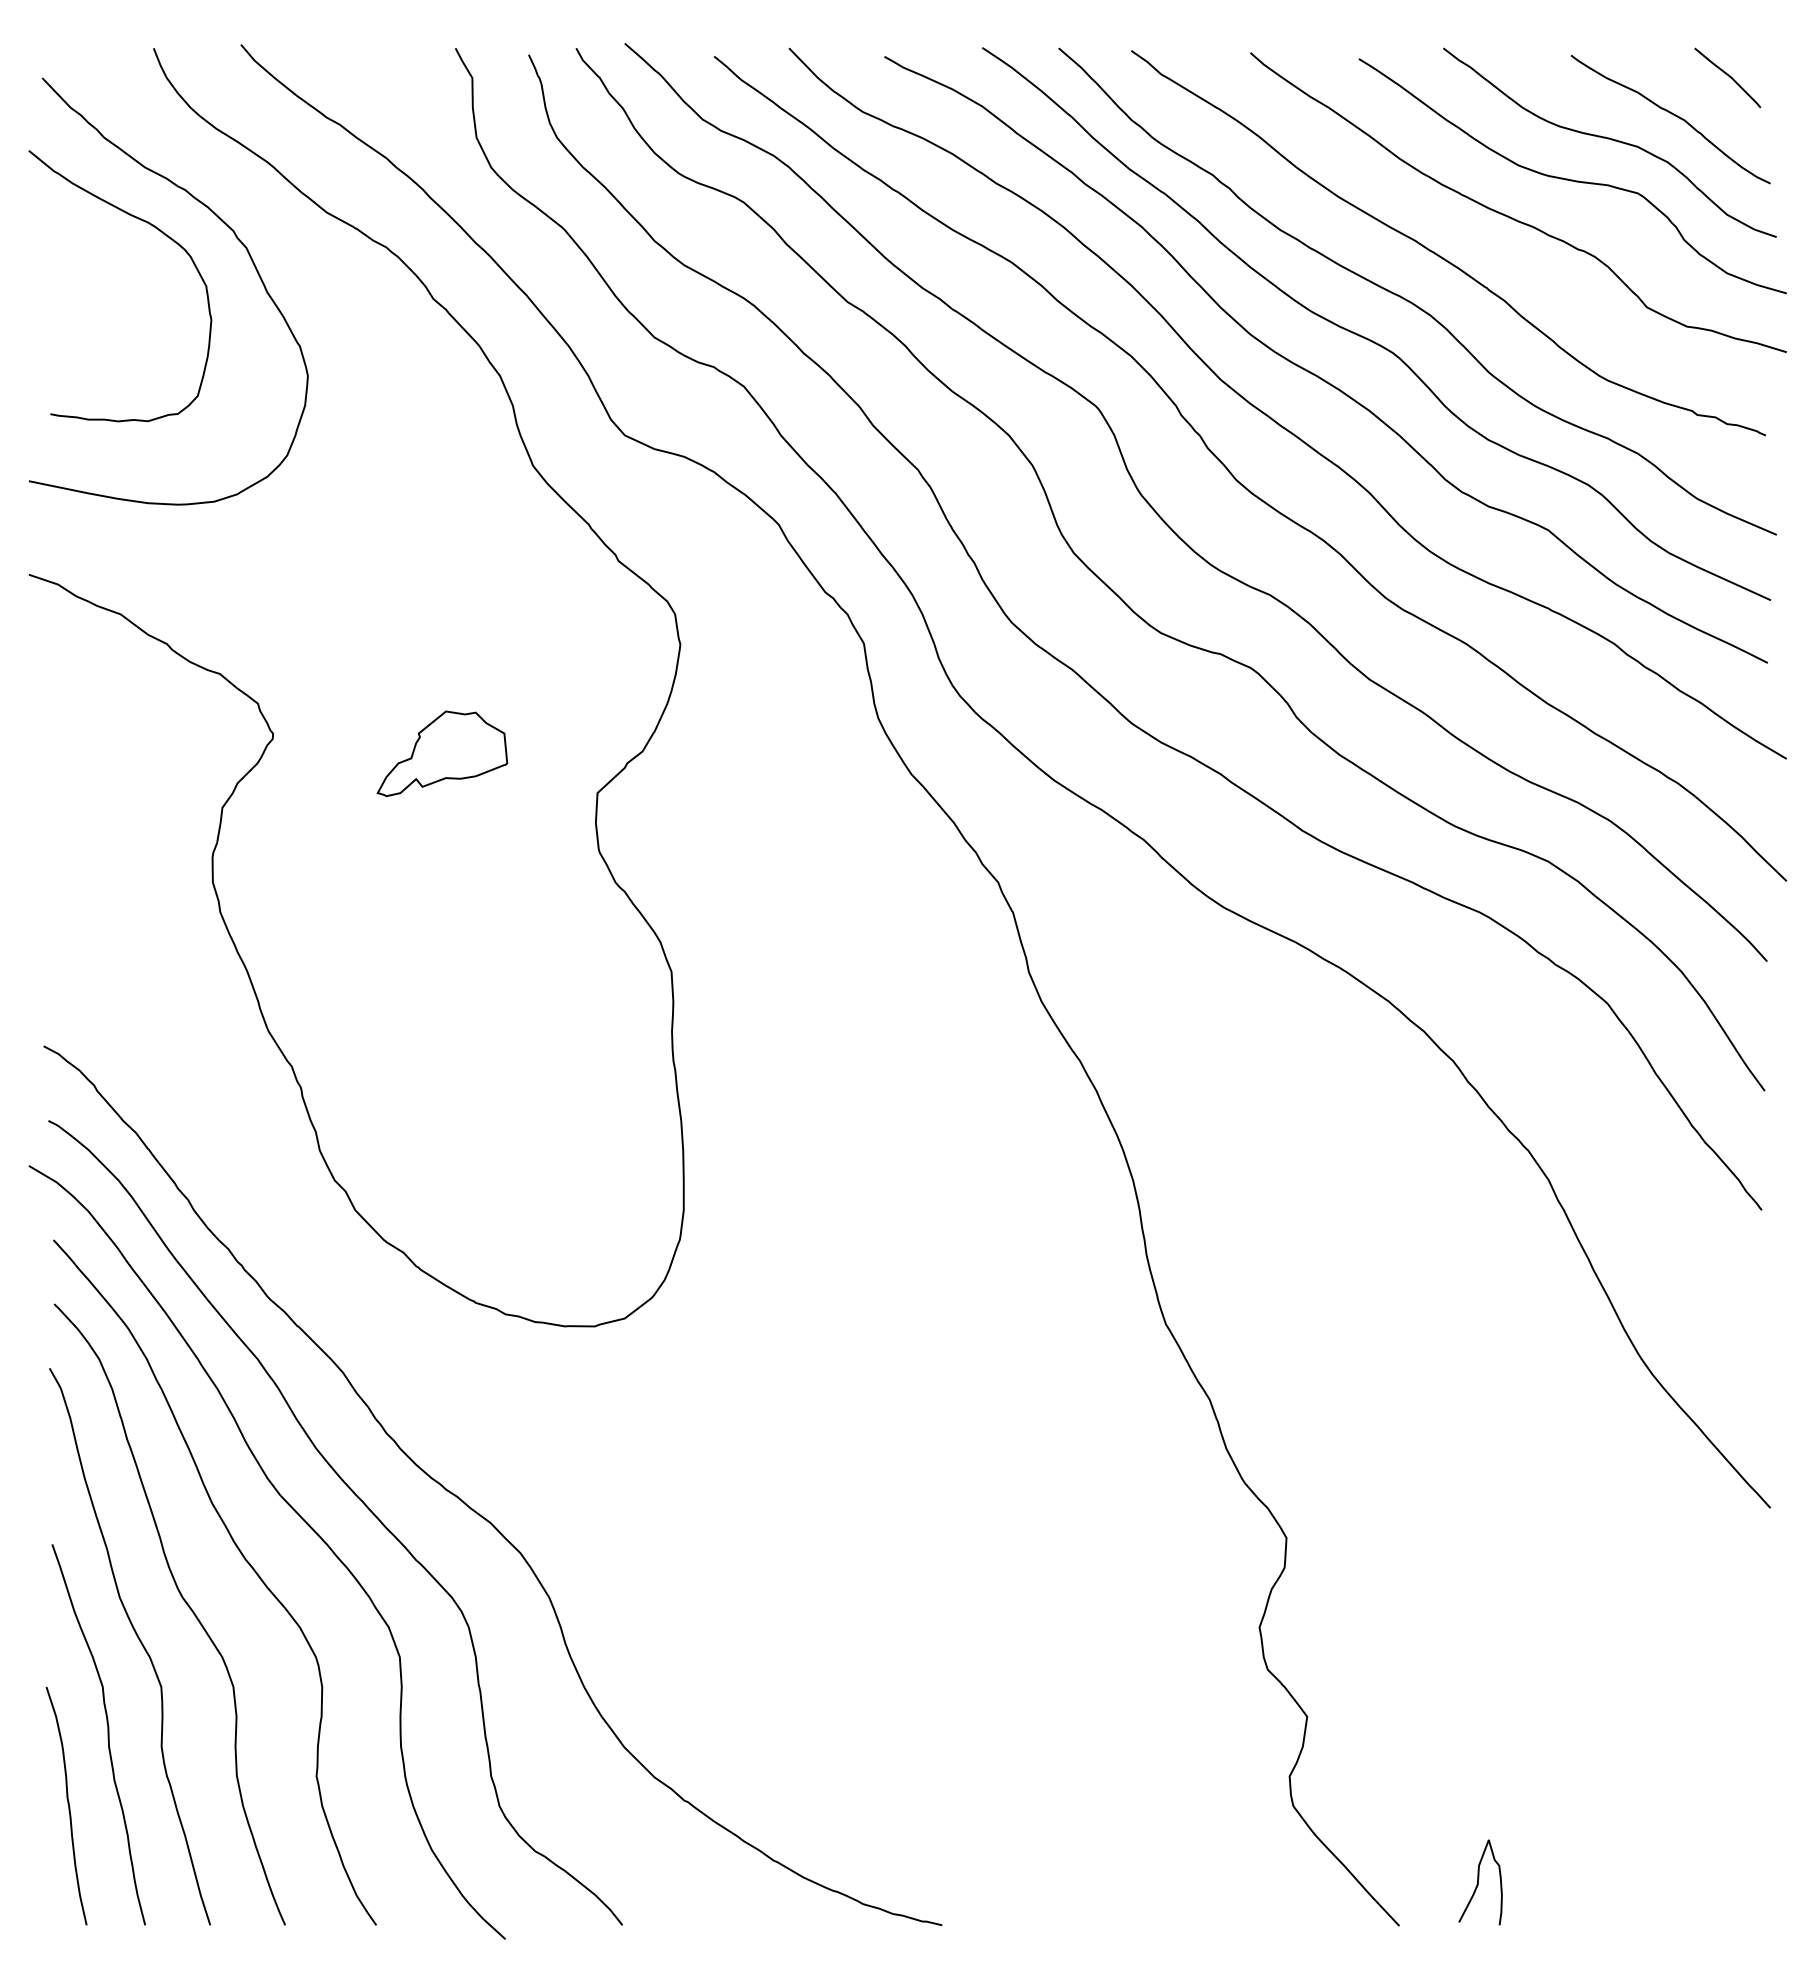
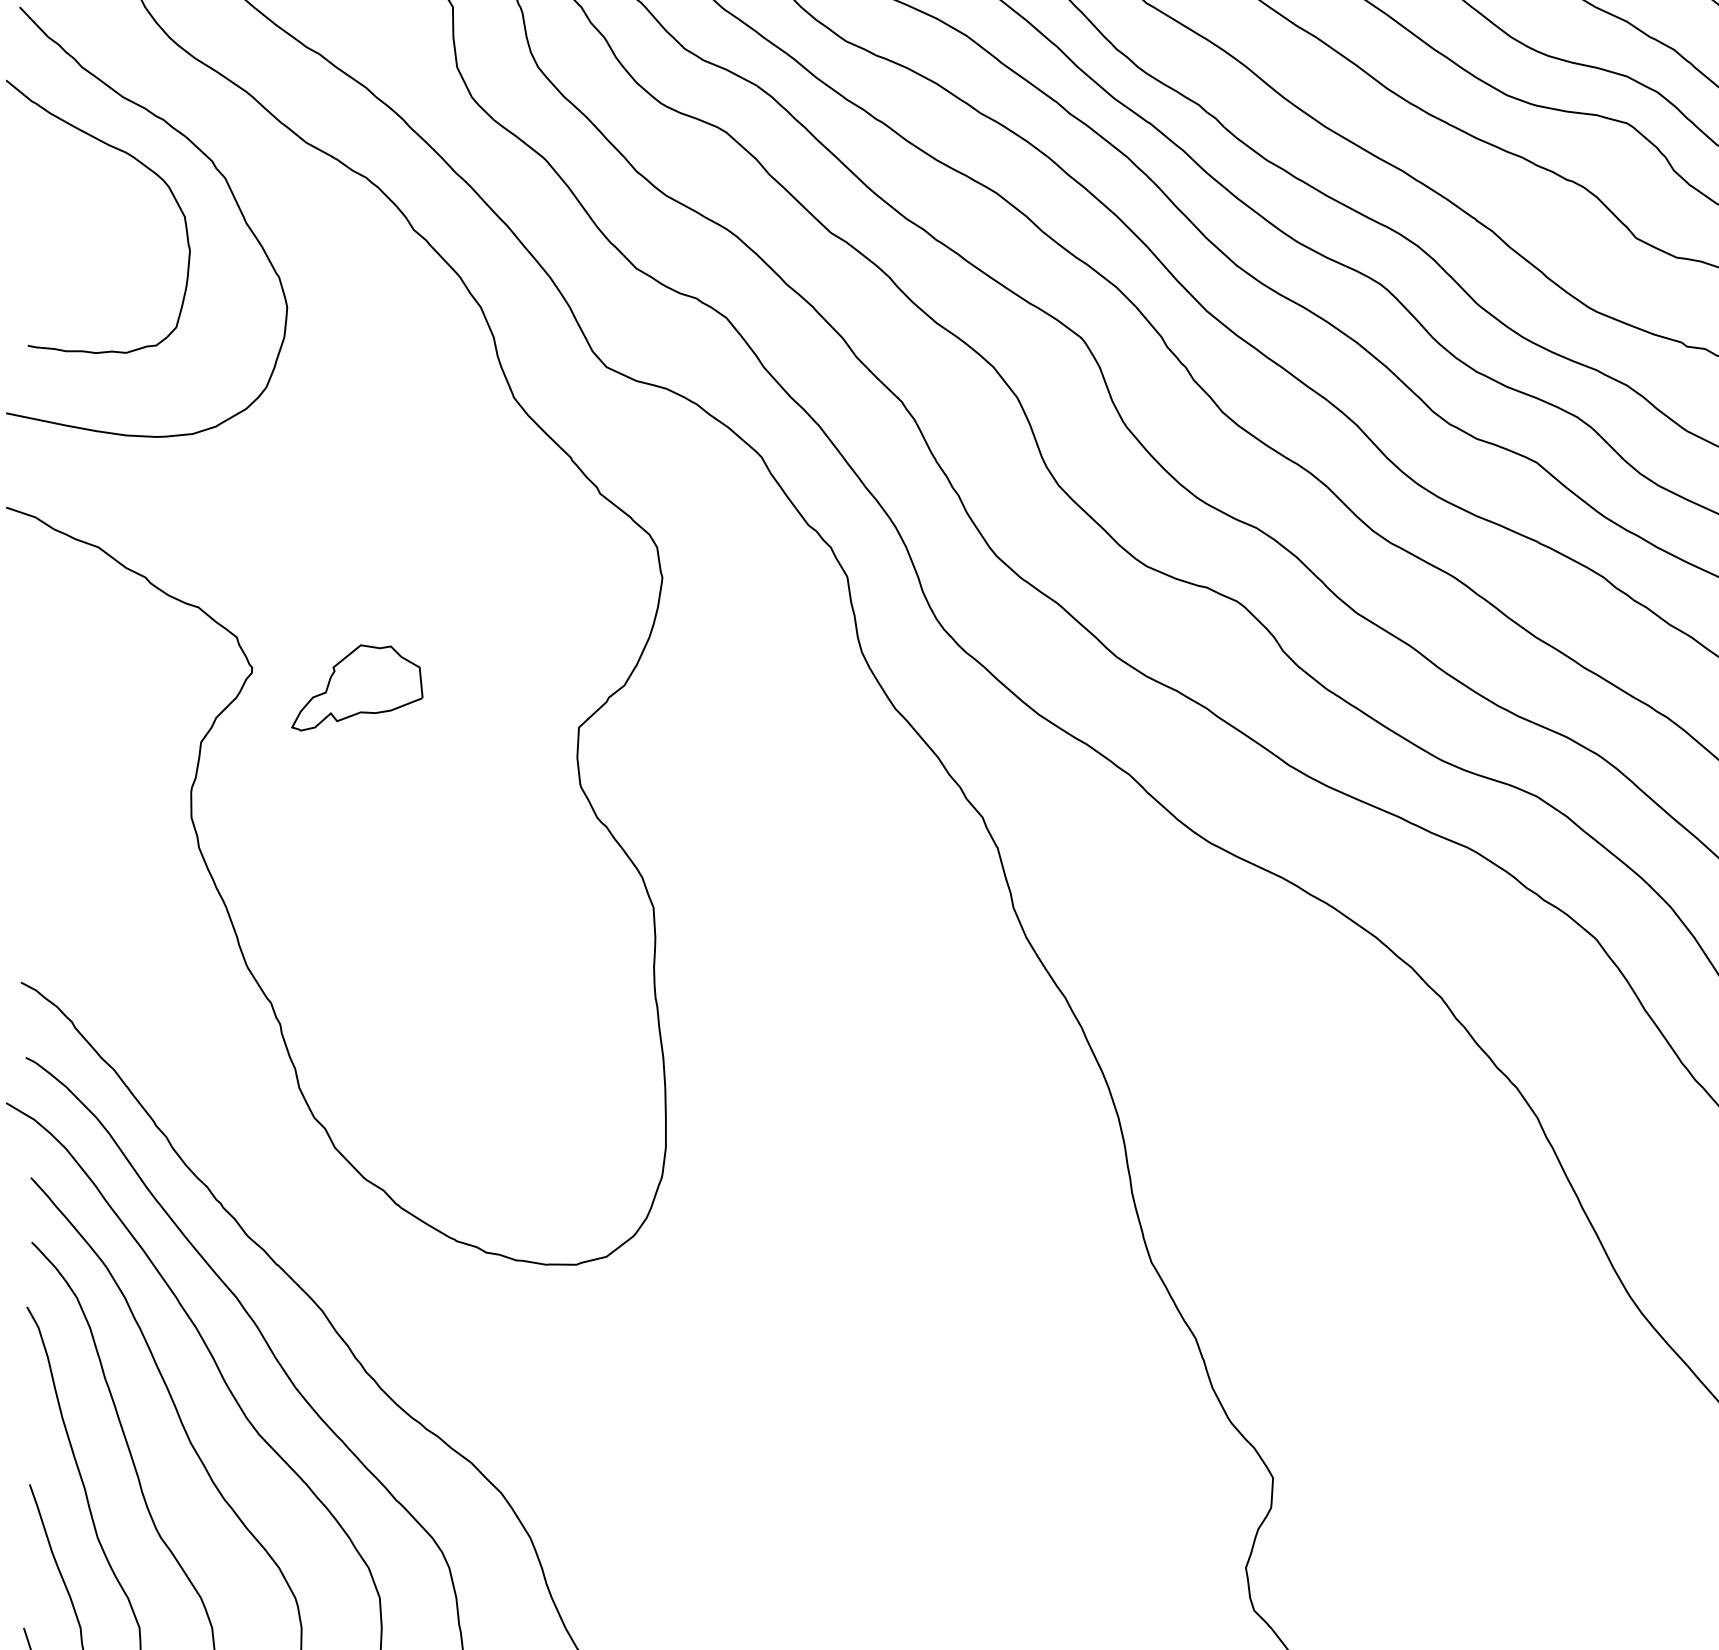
part: (442, 753) -> (357, 687), moved

